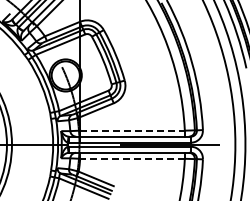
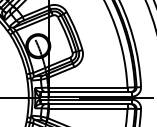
line: (133, 130) -> (89, 87), dashed -> solid
line: (132, 158) -> (88, 108), dashed -> solid

